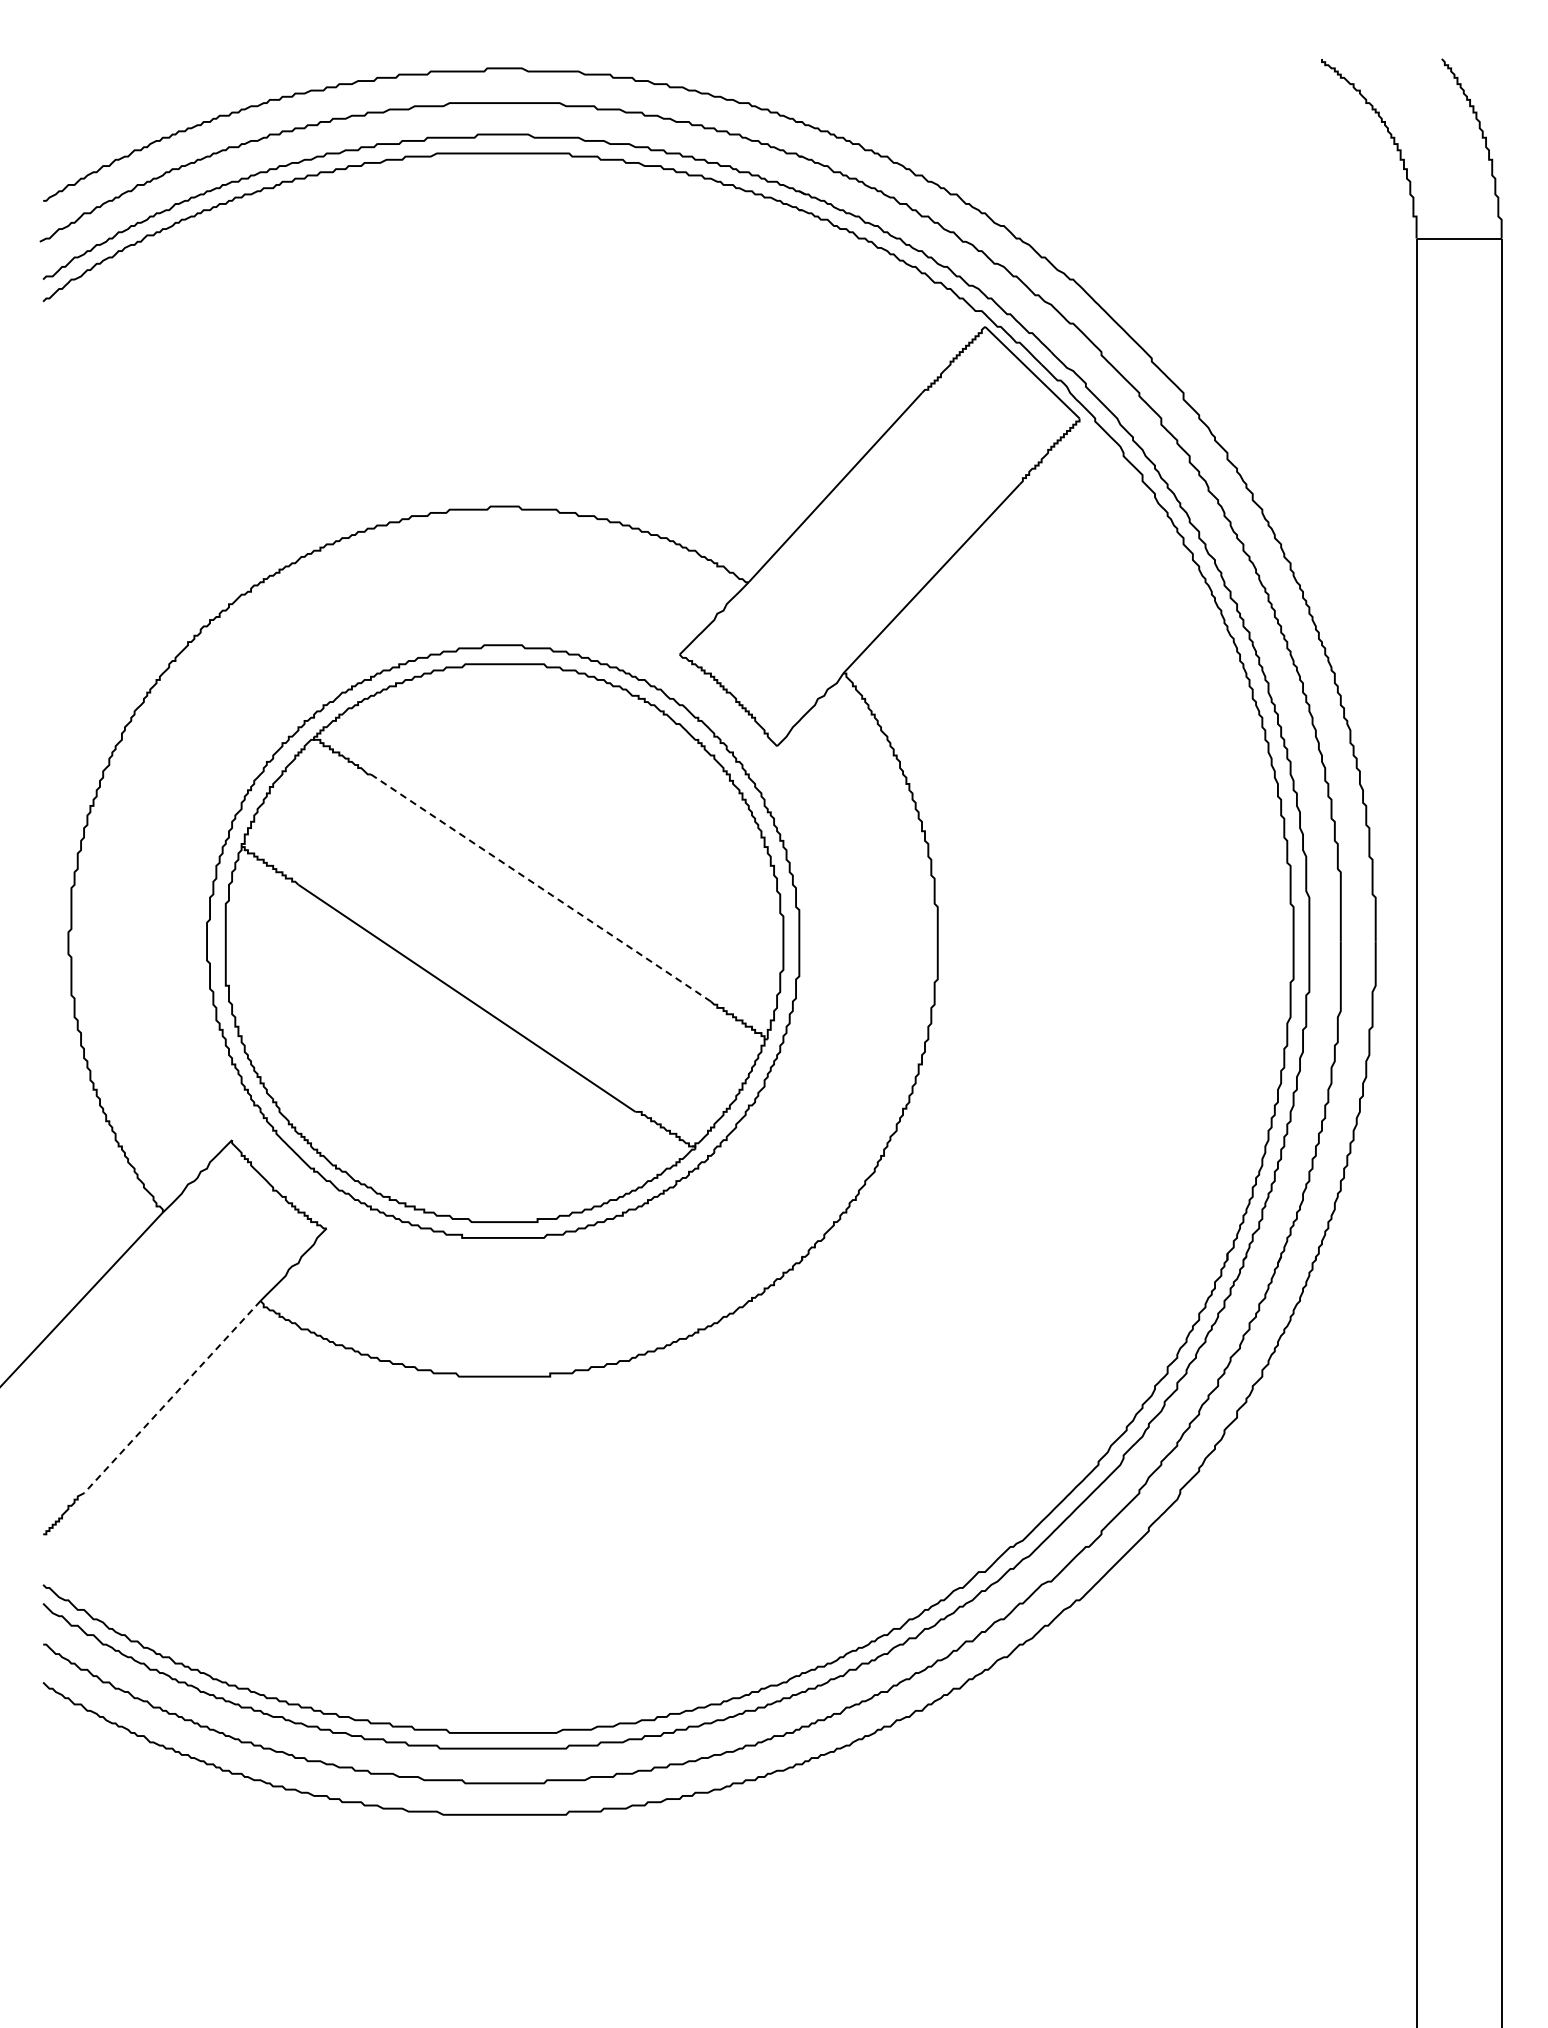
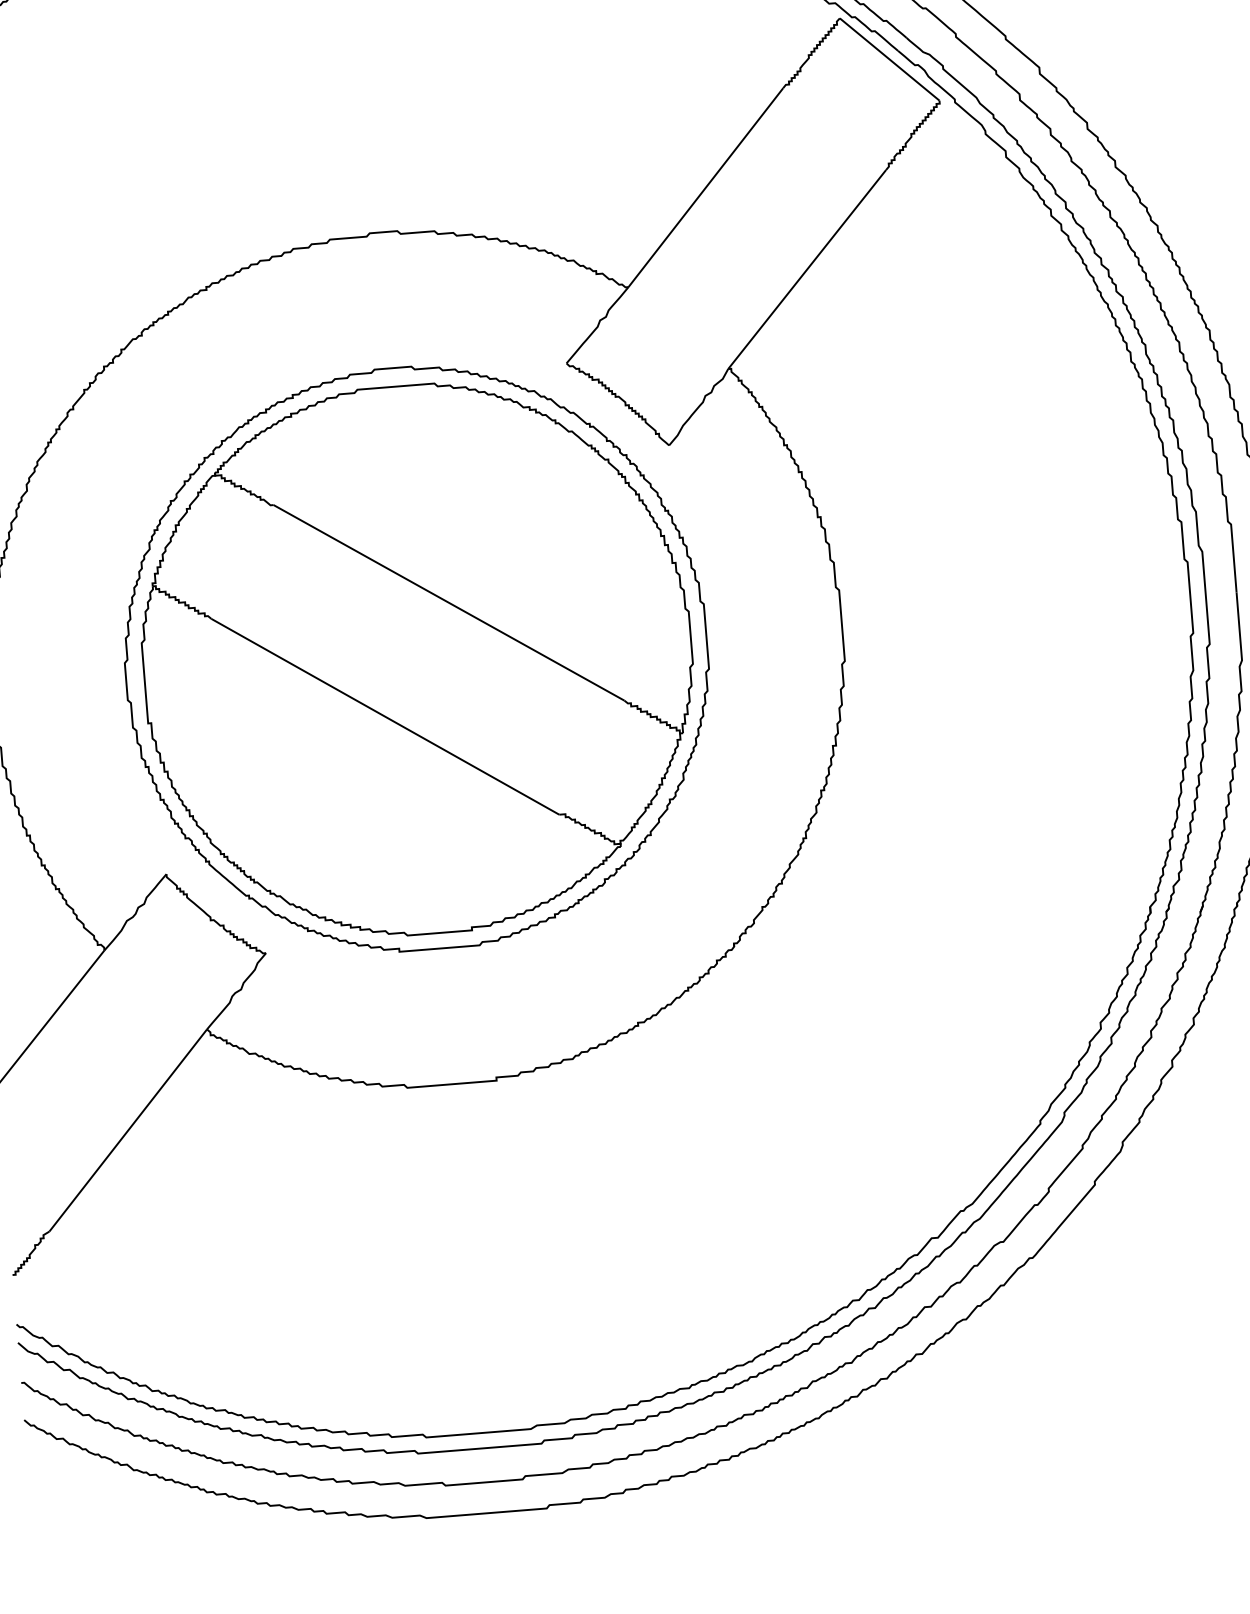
line: (541, 888) -> (449, 603), dashed -> solid
line: (171, 1397) -> (127, 1130), dashed -> solid

